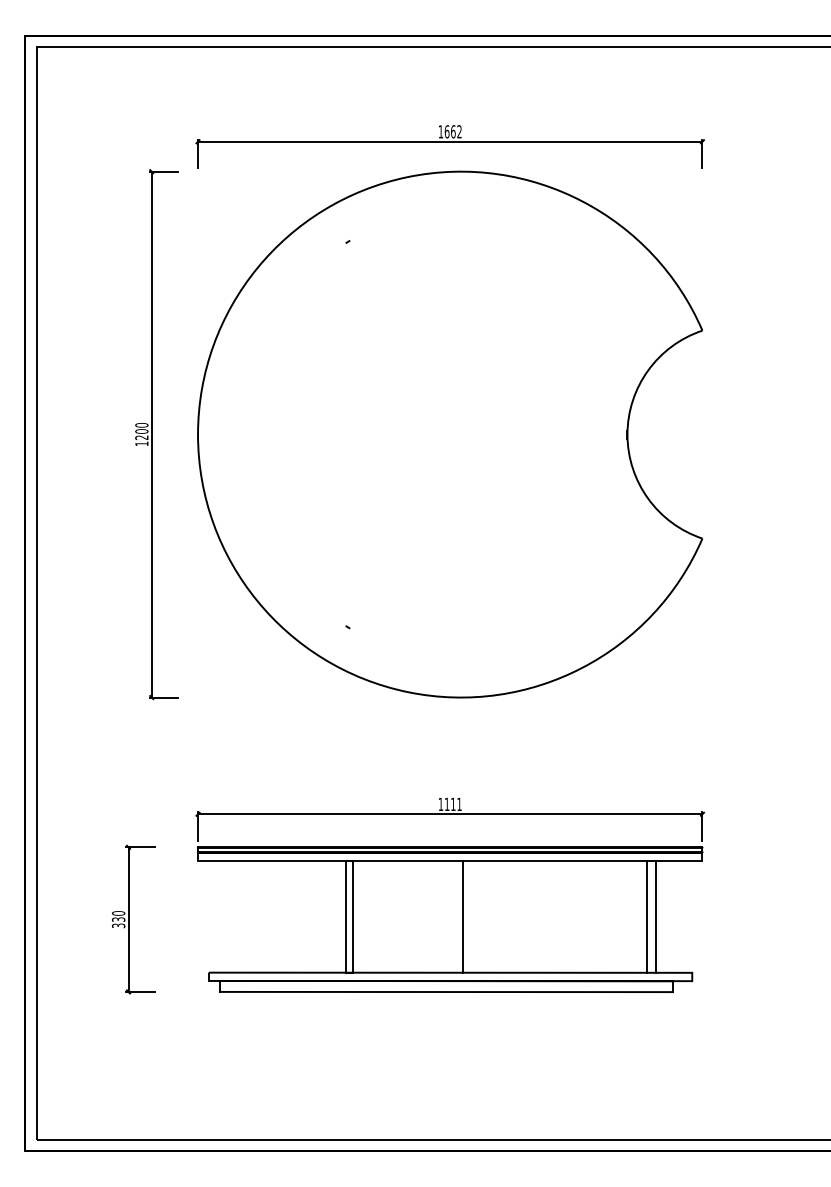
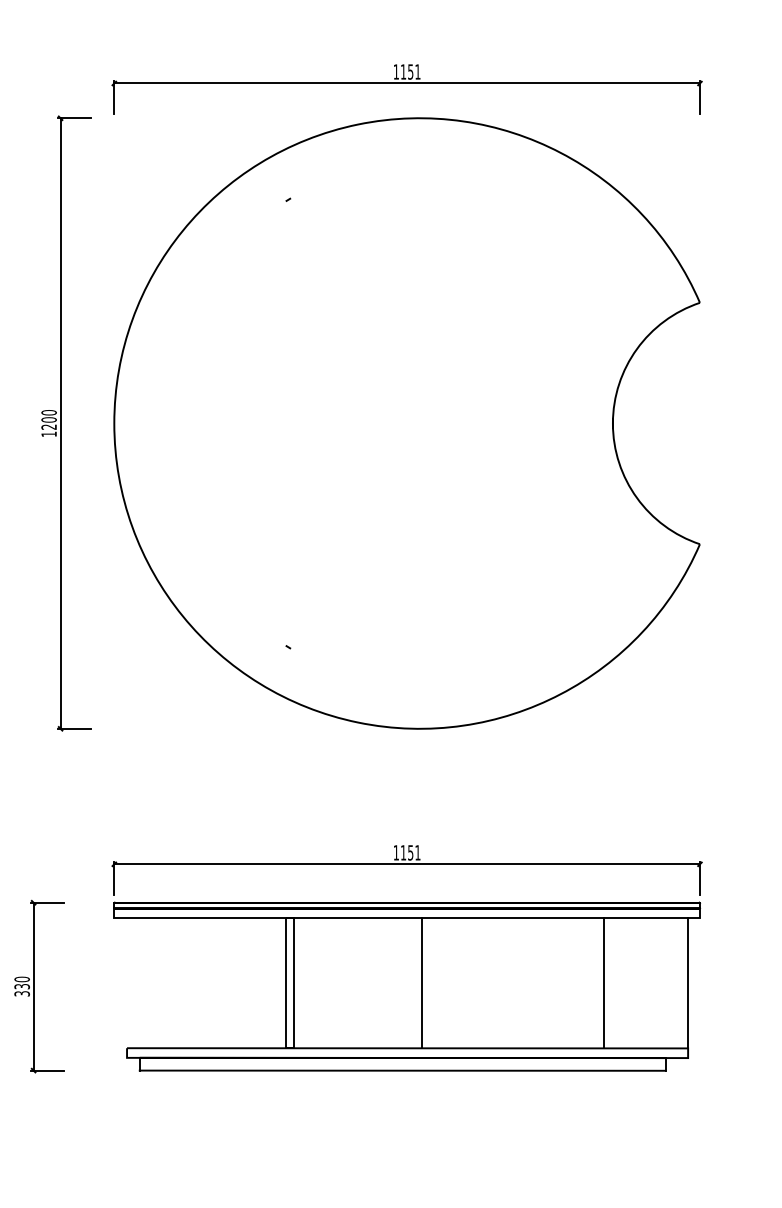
text: (452, 131) -> (409, 71), 1662 -> 1151
text: (453, 804) -> (410, 852), 1111 -> 1151
line: (646, 916) -> (603, 983), moved
line: (656, 916) -> (688, 983), moved

